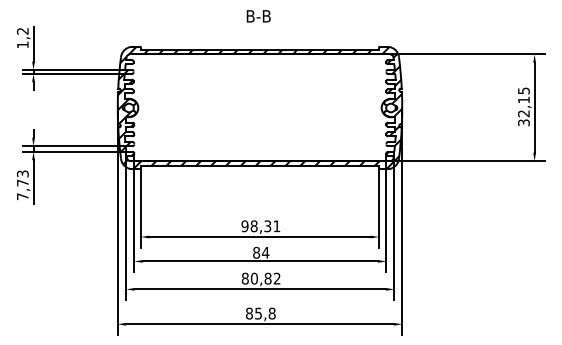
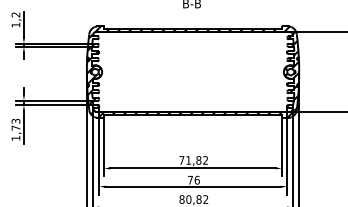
text: (22, 196) -> (15, 138), 7,73 -> 1,73
text: (260, 226) -> (193, 160), 98,31 -> 71,82
text: (261, 252) -> (194, 180), 84 -> 76

